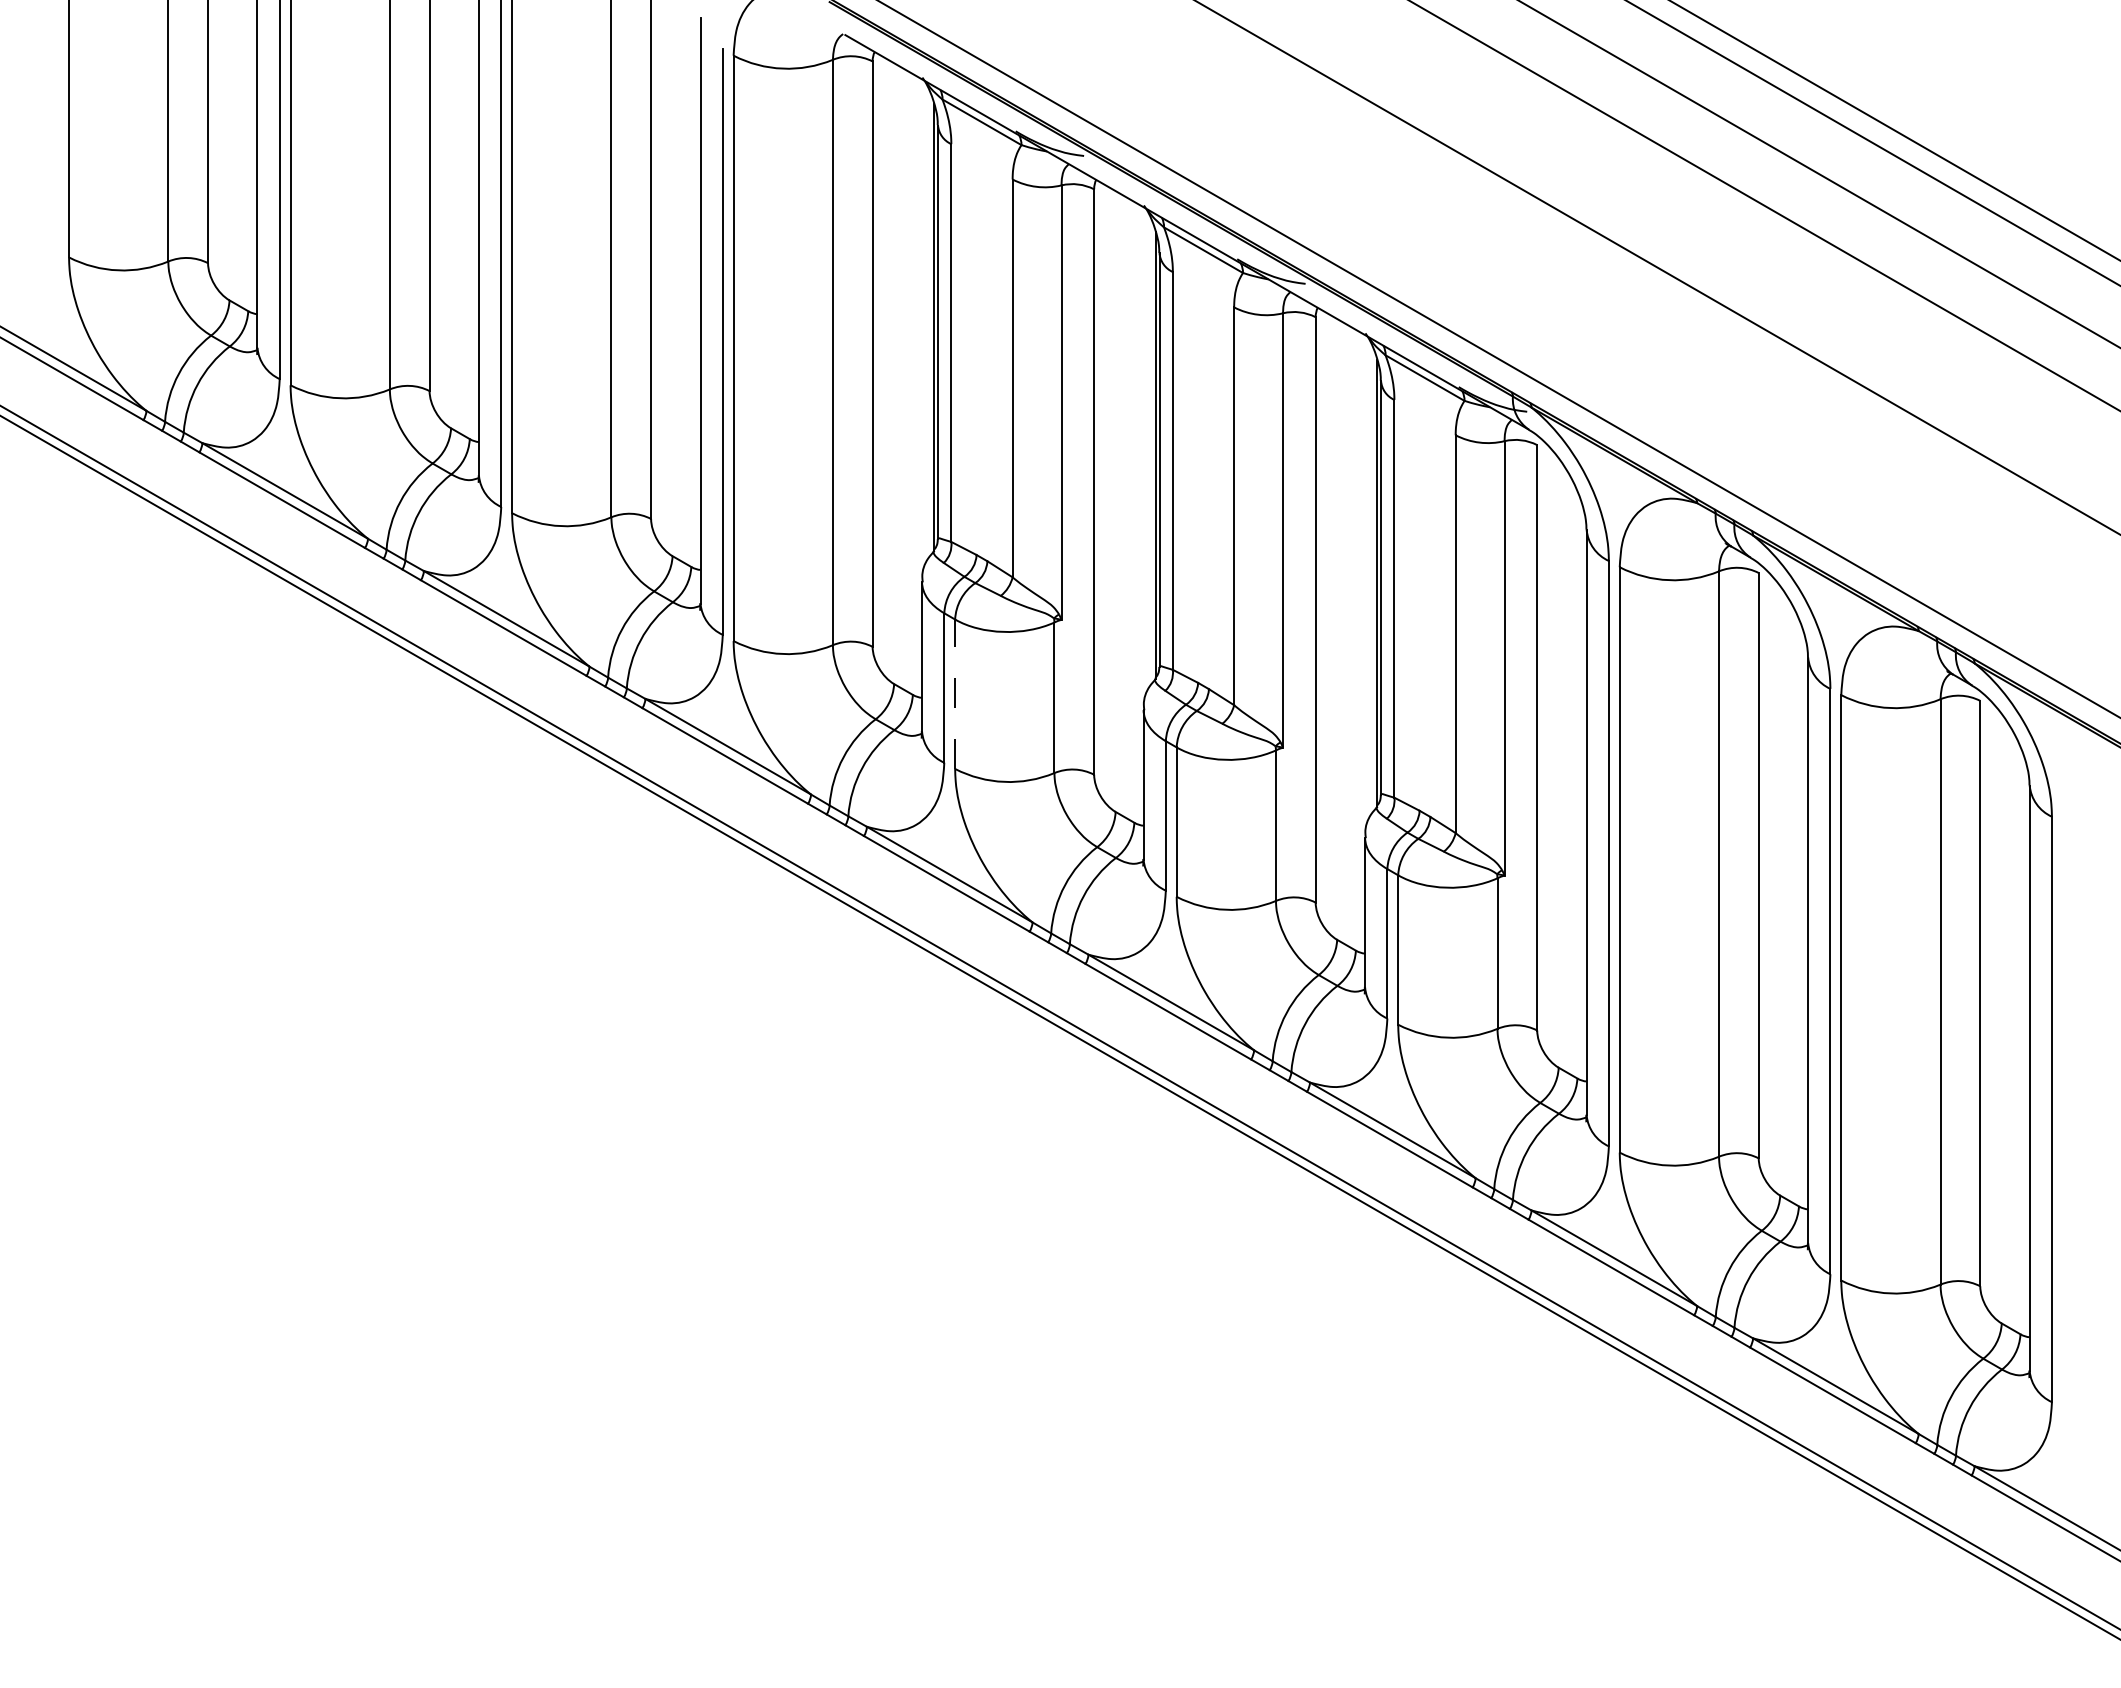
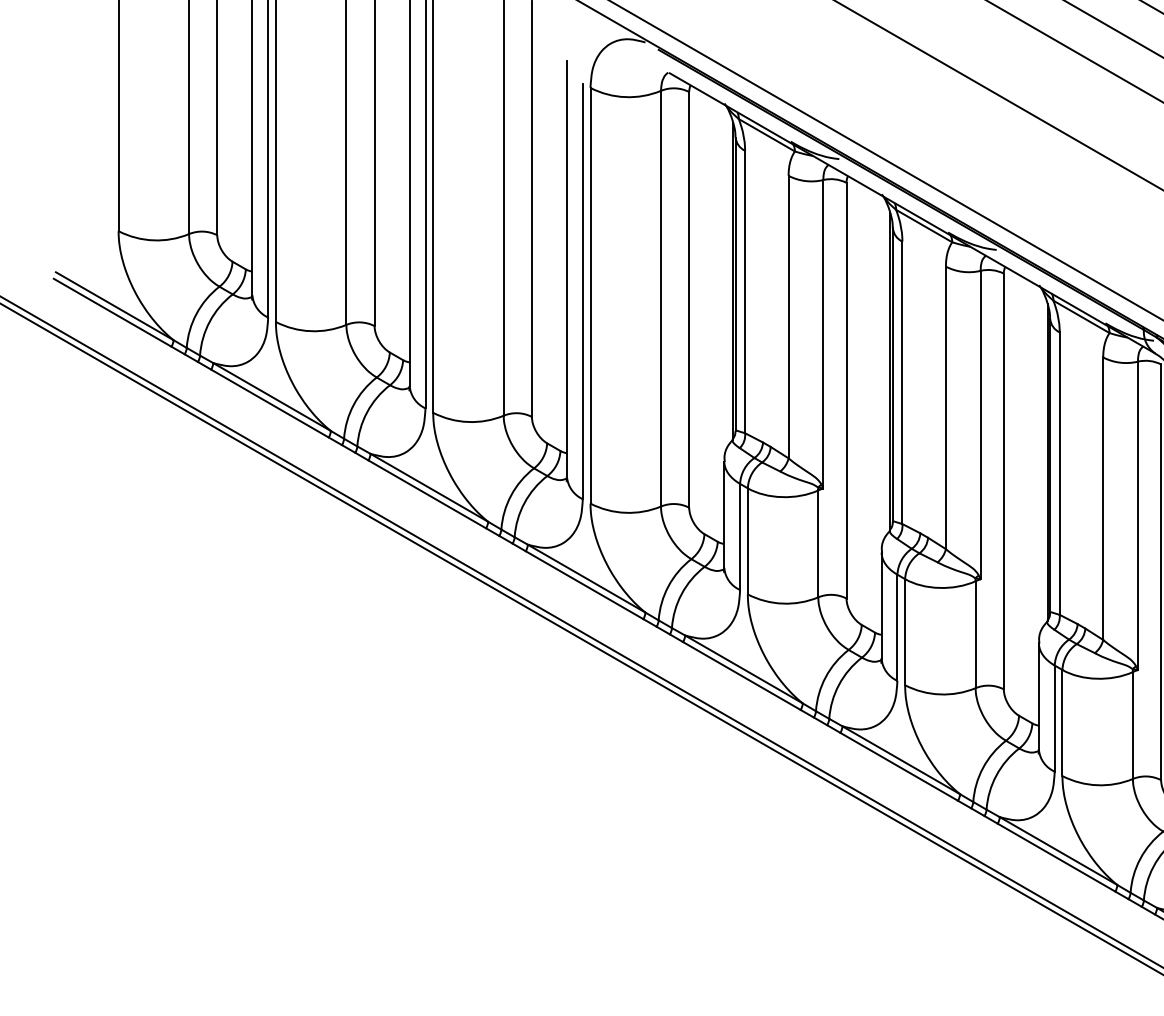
line: (955, 694) -> (748, 541), dashed -> solid

